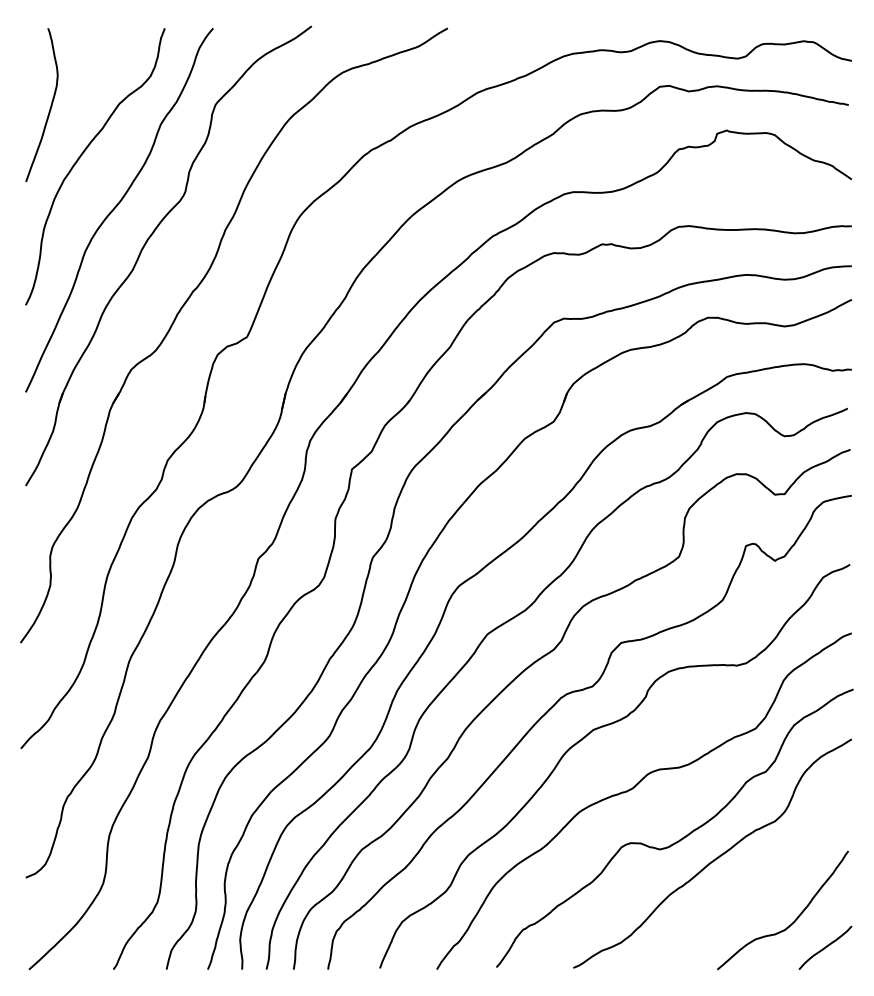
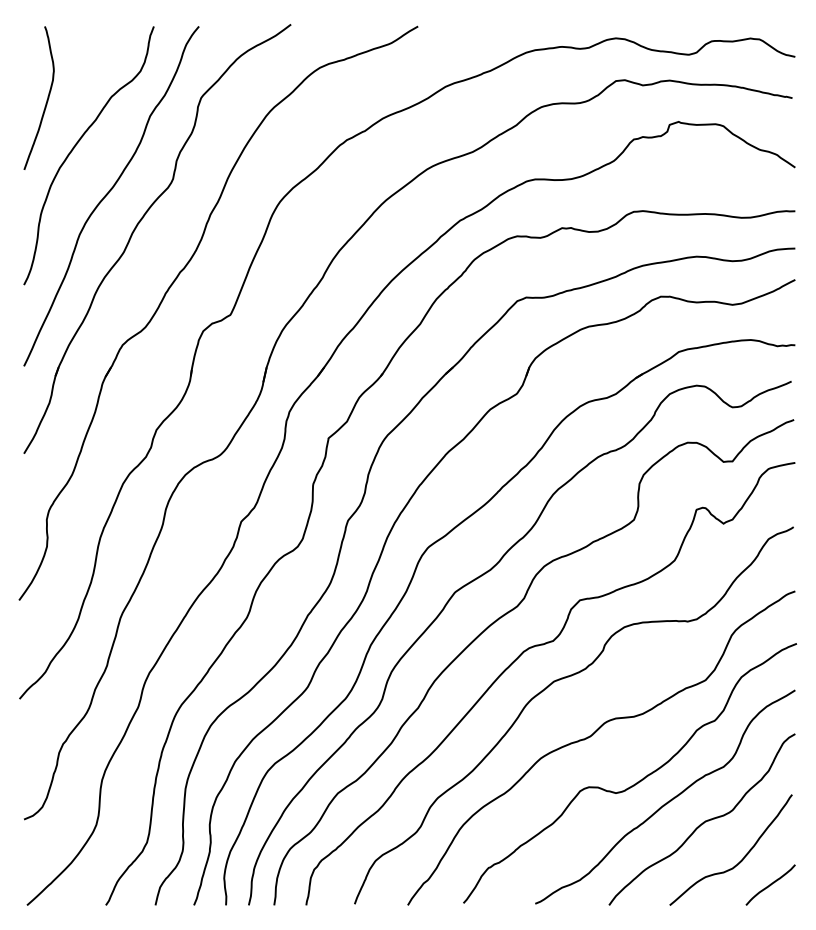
curve: (754, 879) -> (704, 821), added

